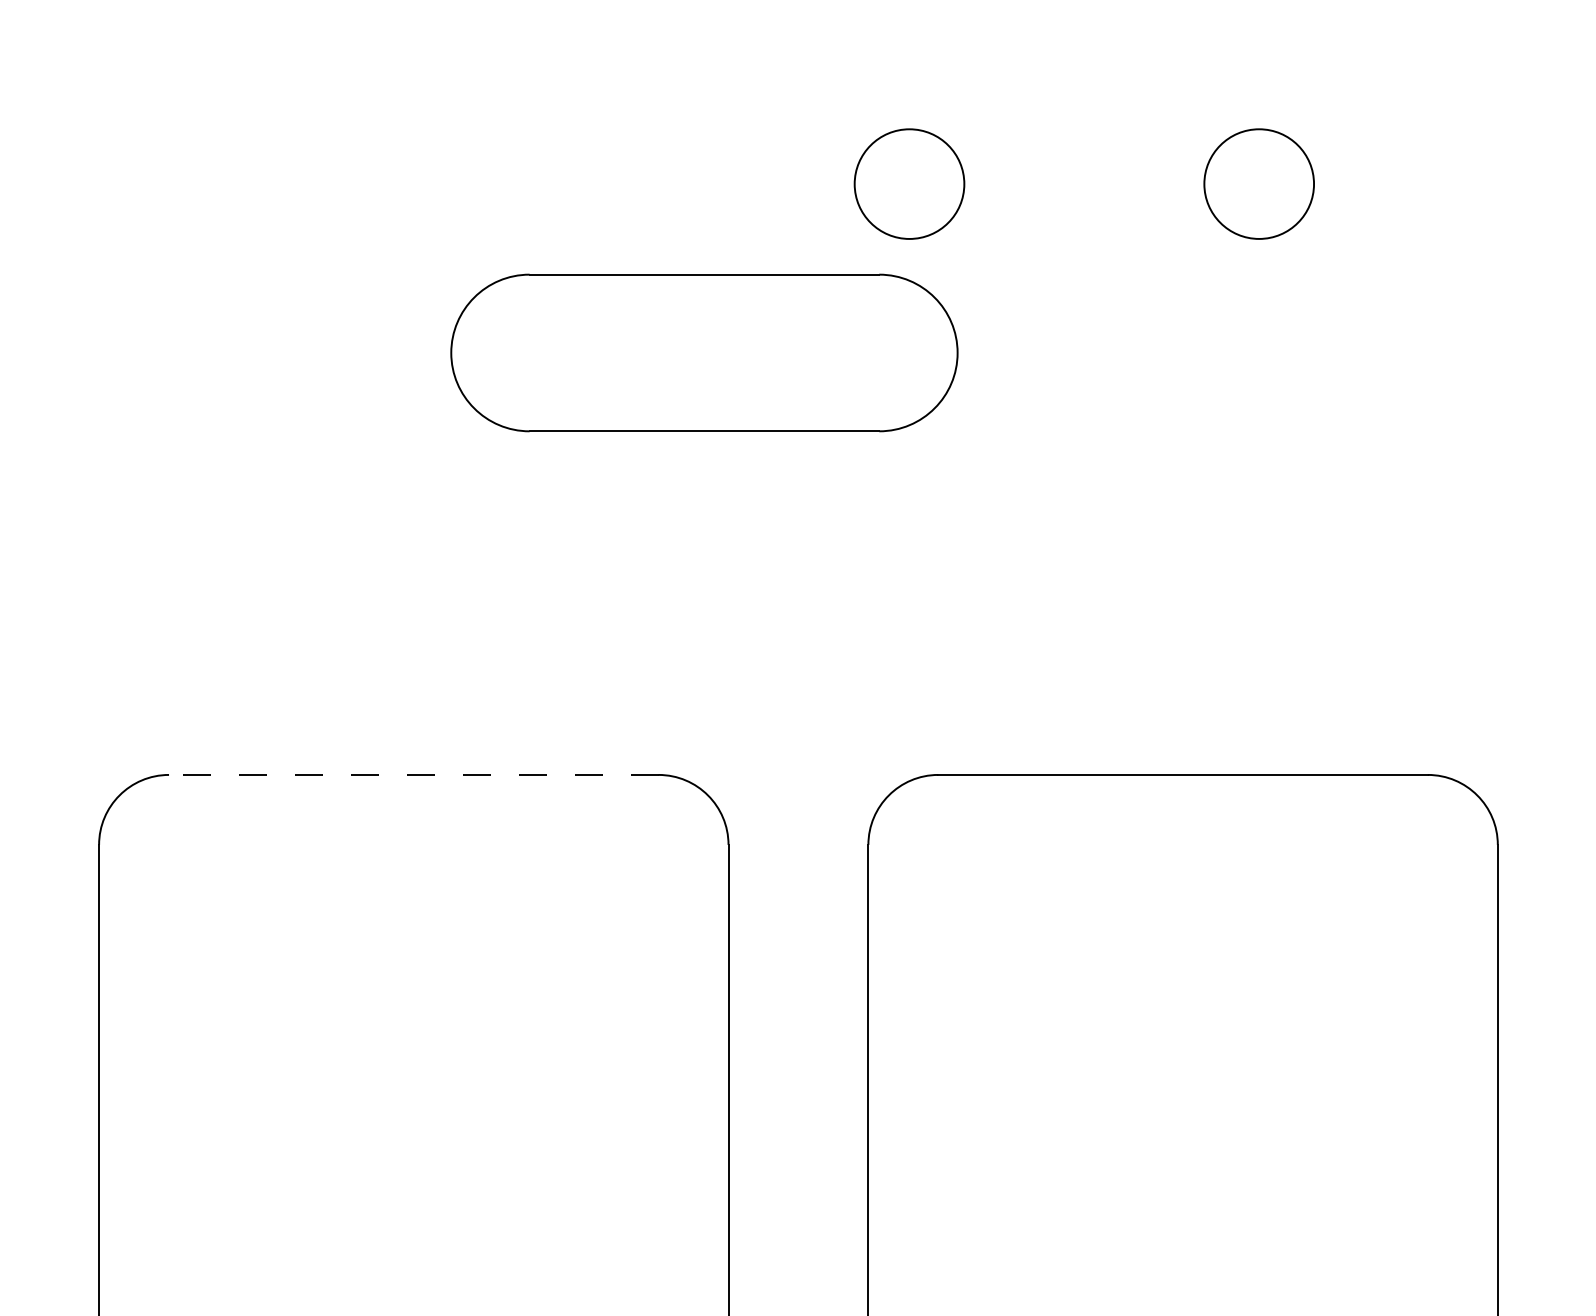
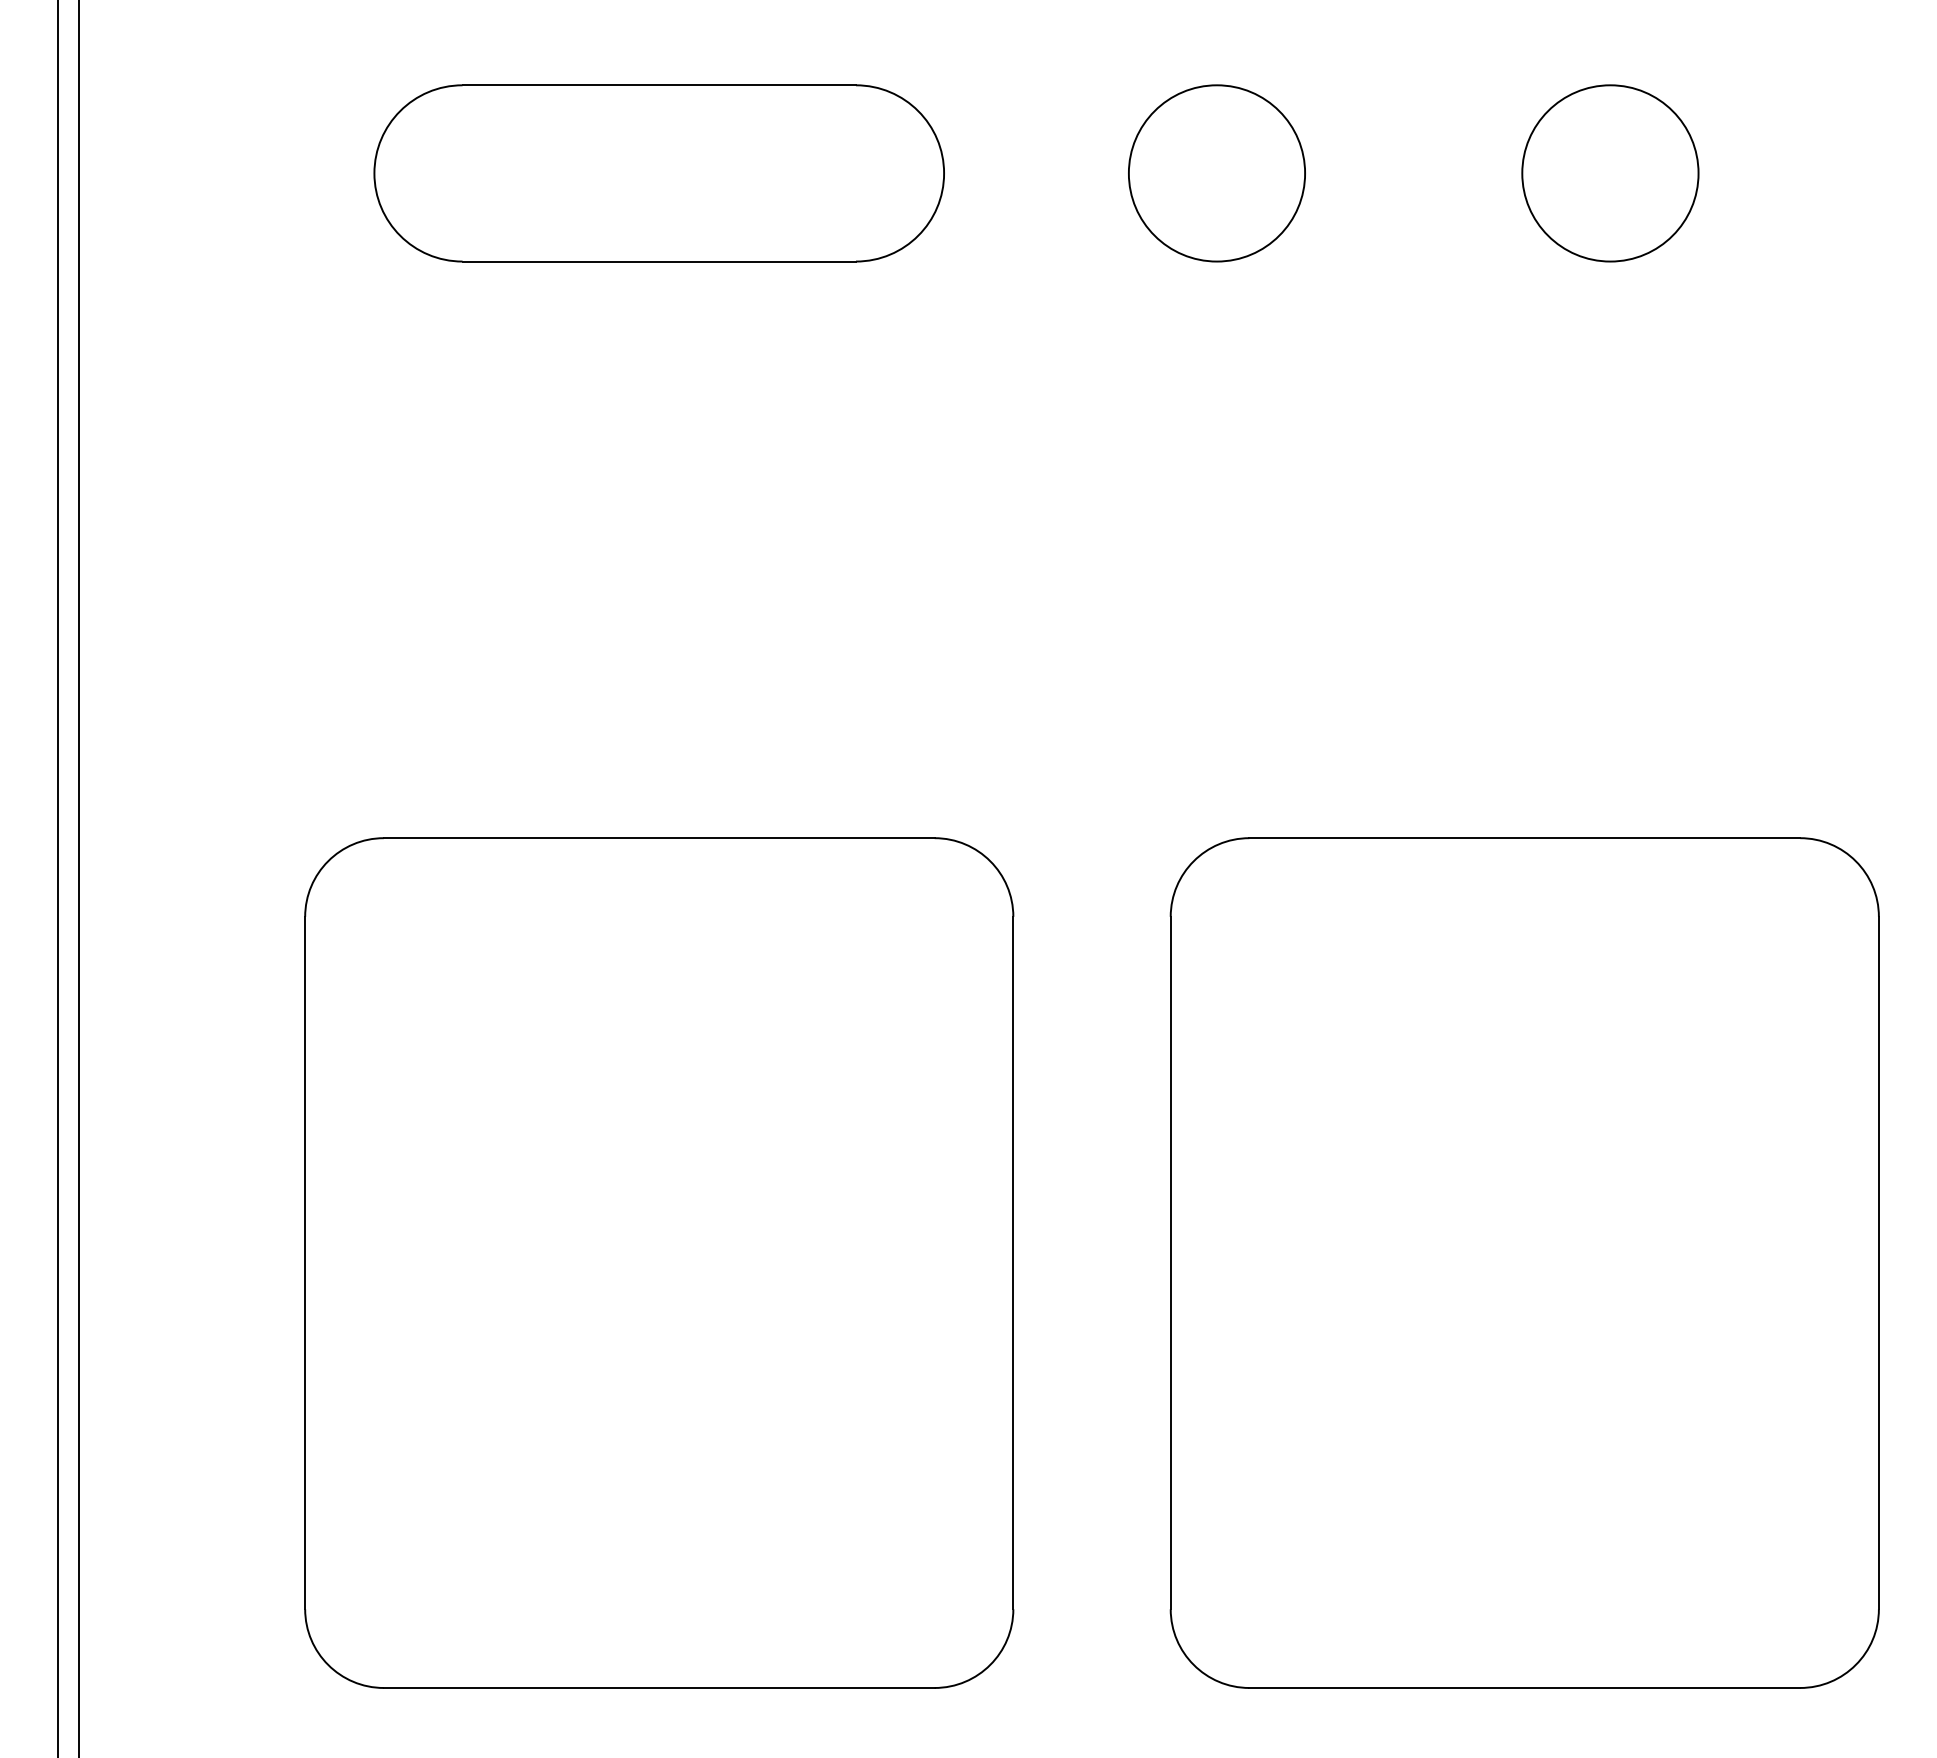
circle: (909, 184) -> (1216, 173), size x1.43
circle: (1259, 184) -> (1610, 173), size x1.43
part: (703, 353) -> (658, 173), moved
line: (413, 775) -> (658, 838), dashed -> solid

